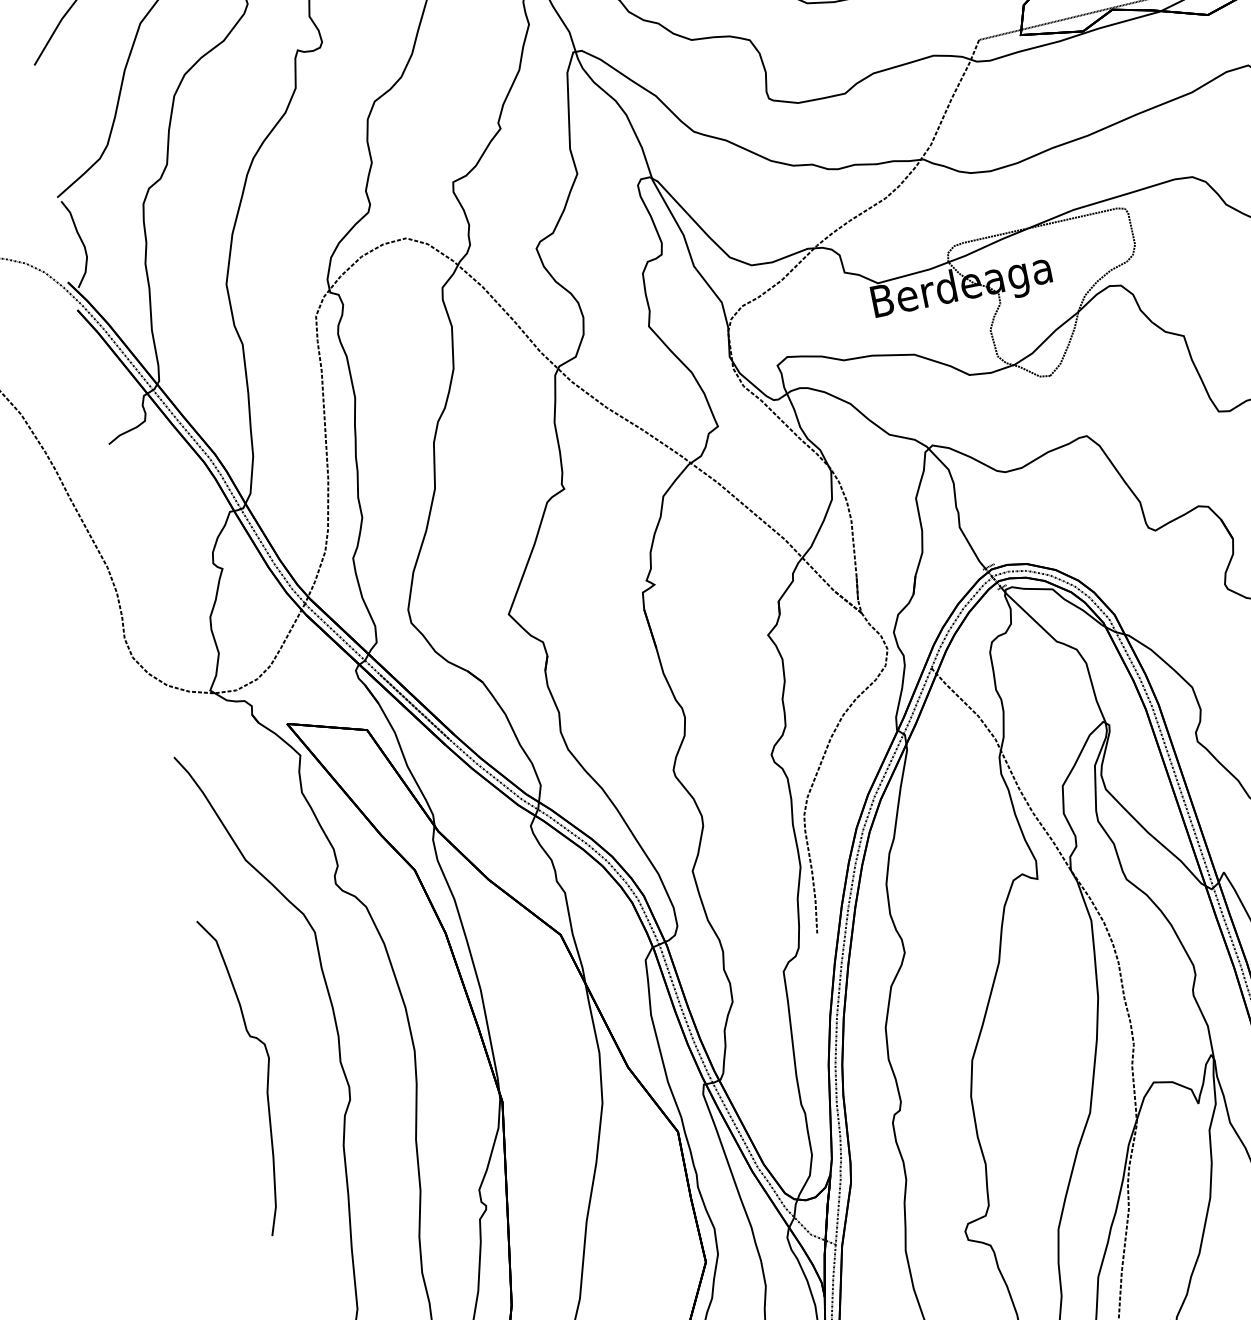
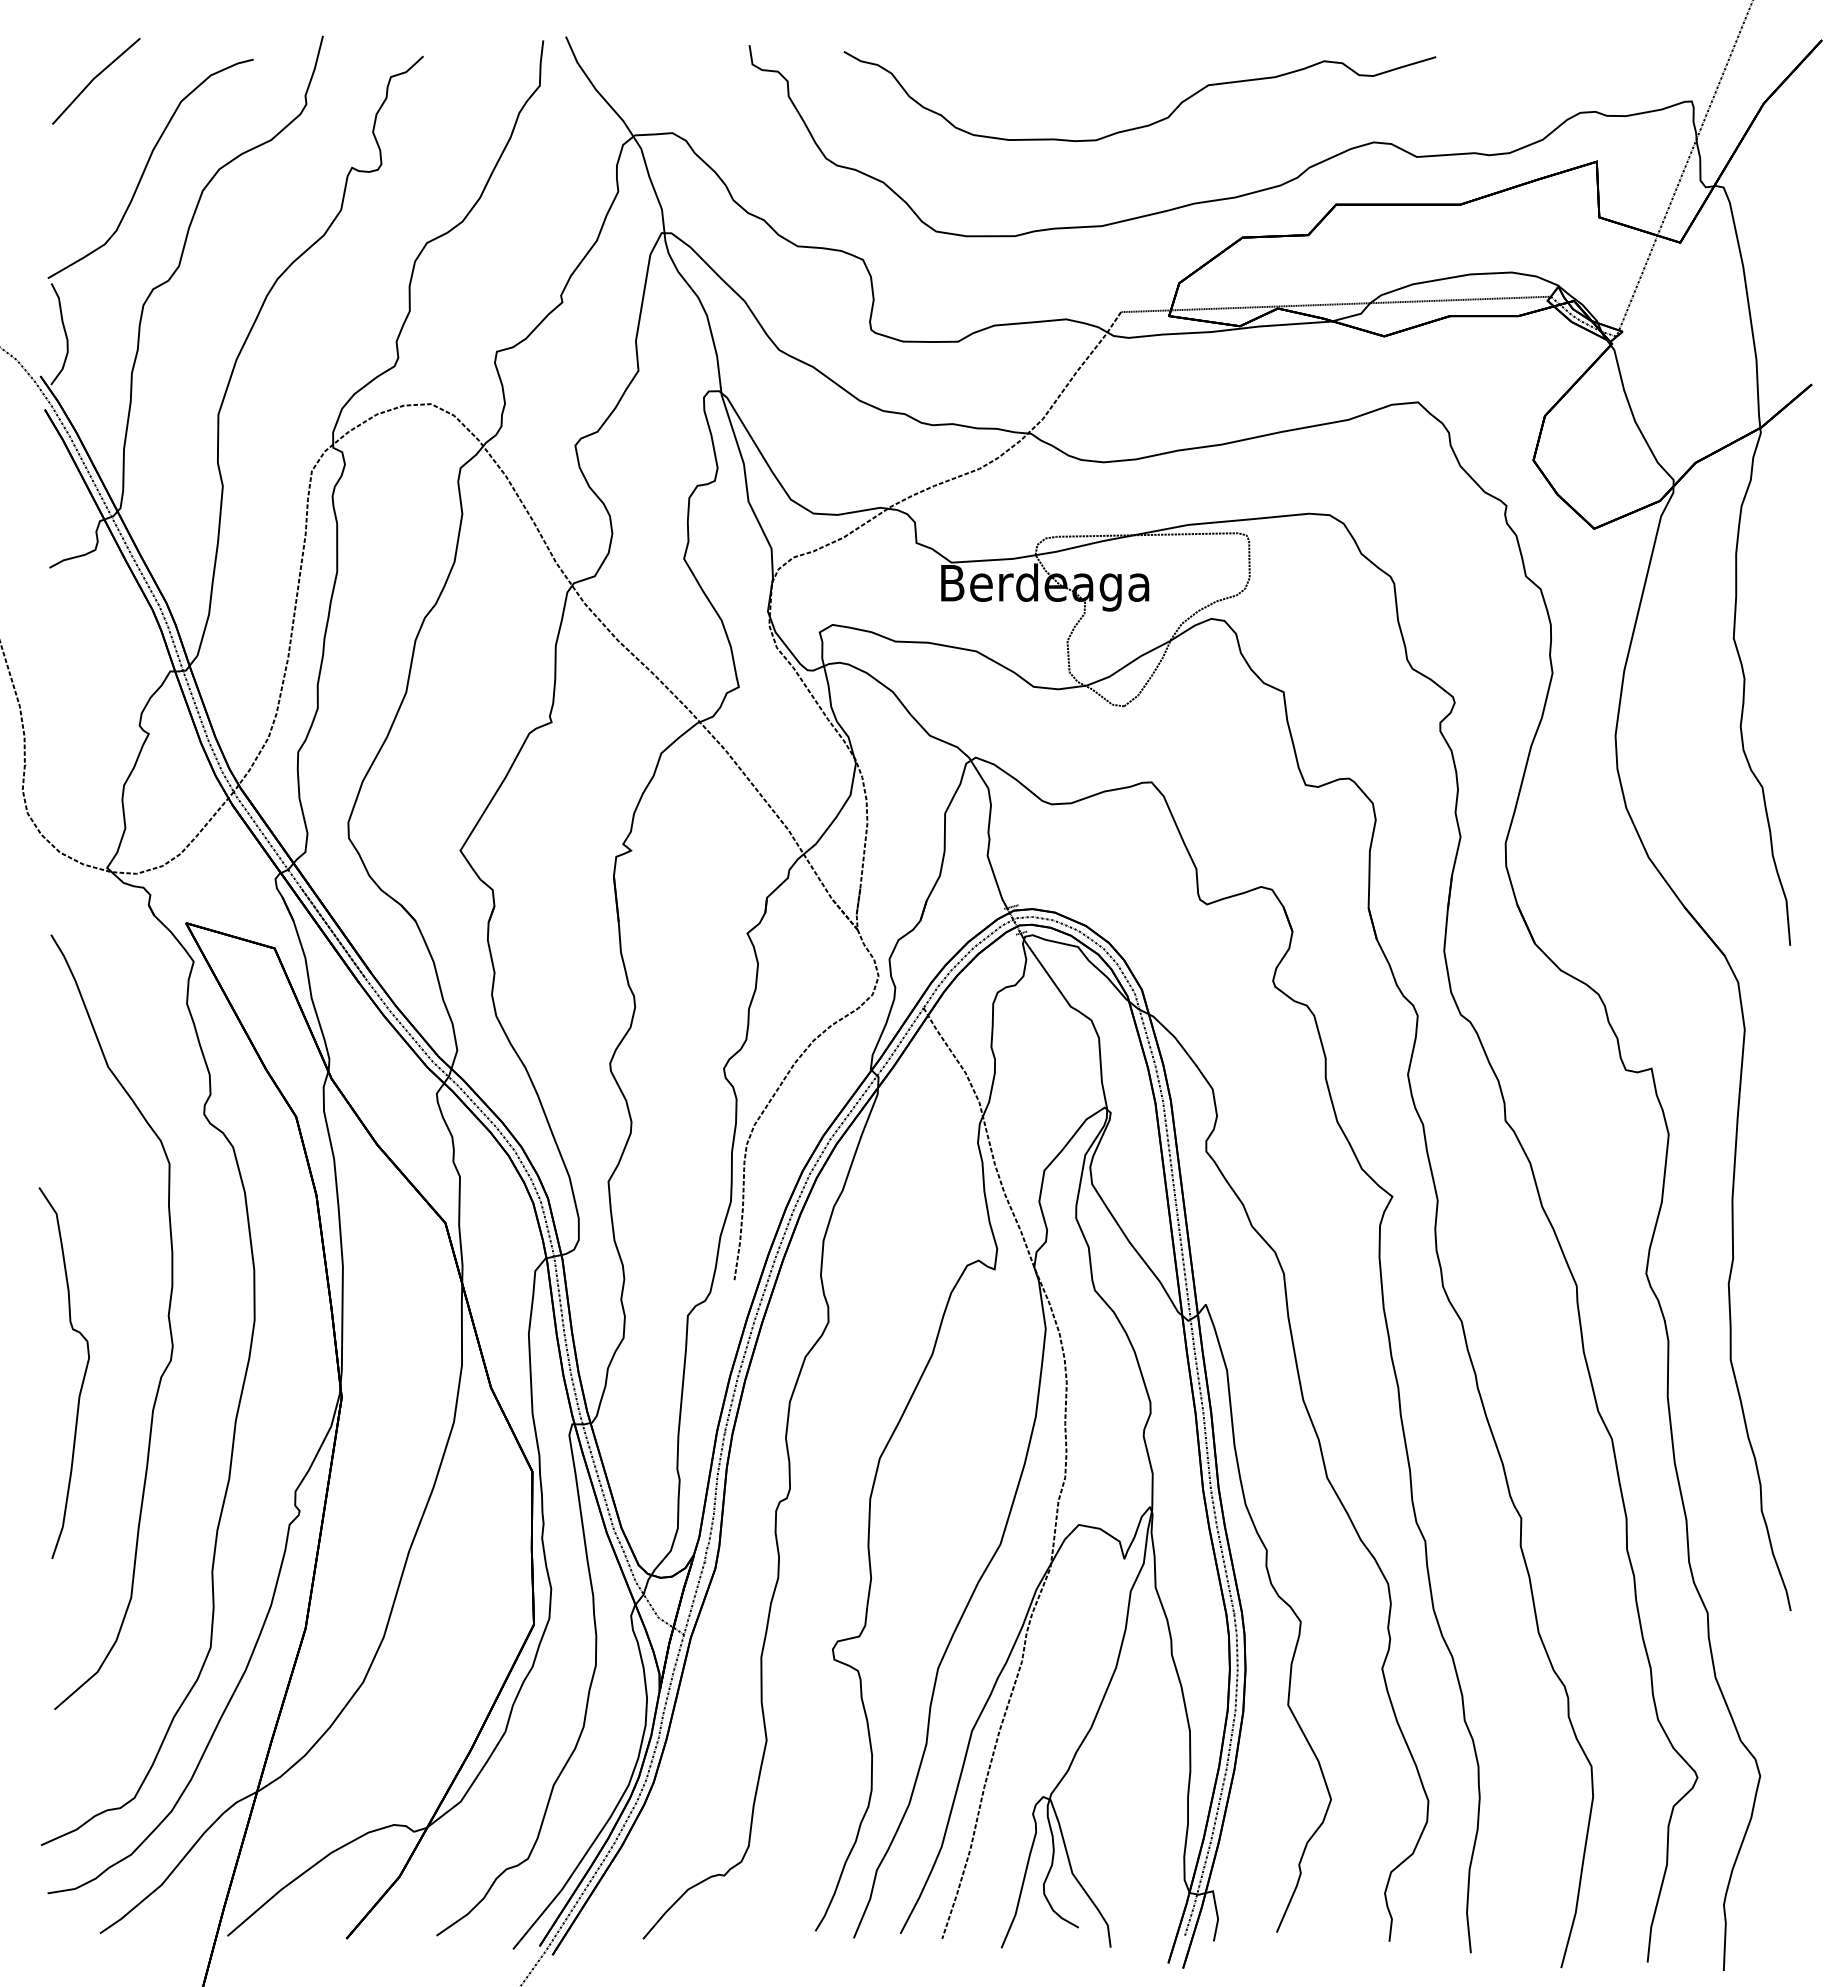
curve: (267, 1077) -> (82, 1379), moved

